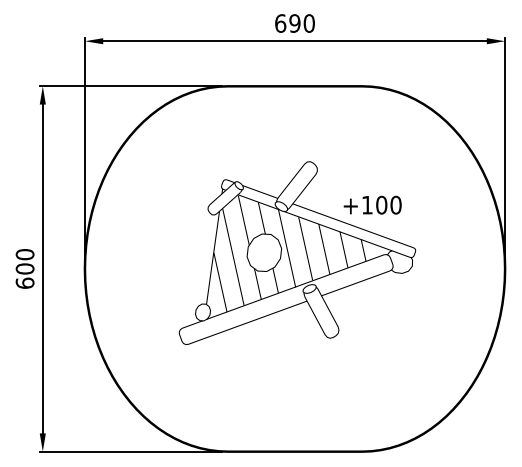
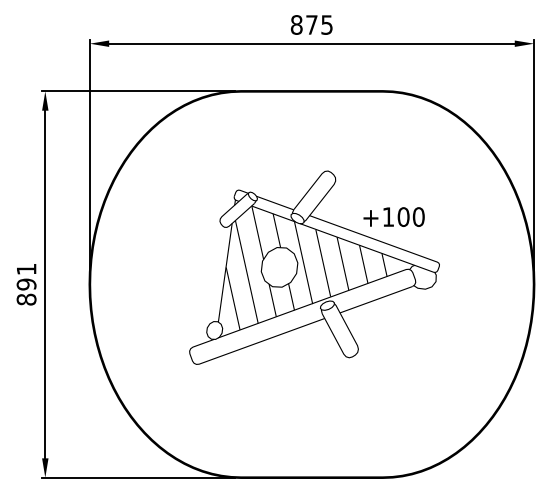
text: (294, 23) -> (311, 24), 690 -> 875
text: (24, 268) -> (25, 284), 600 -> 891

